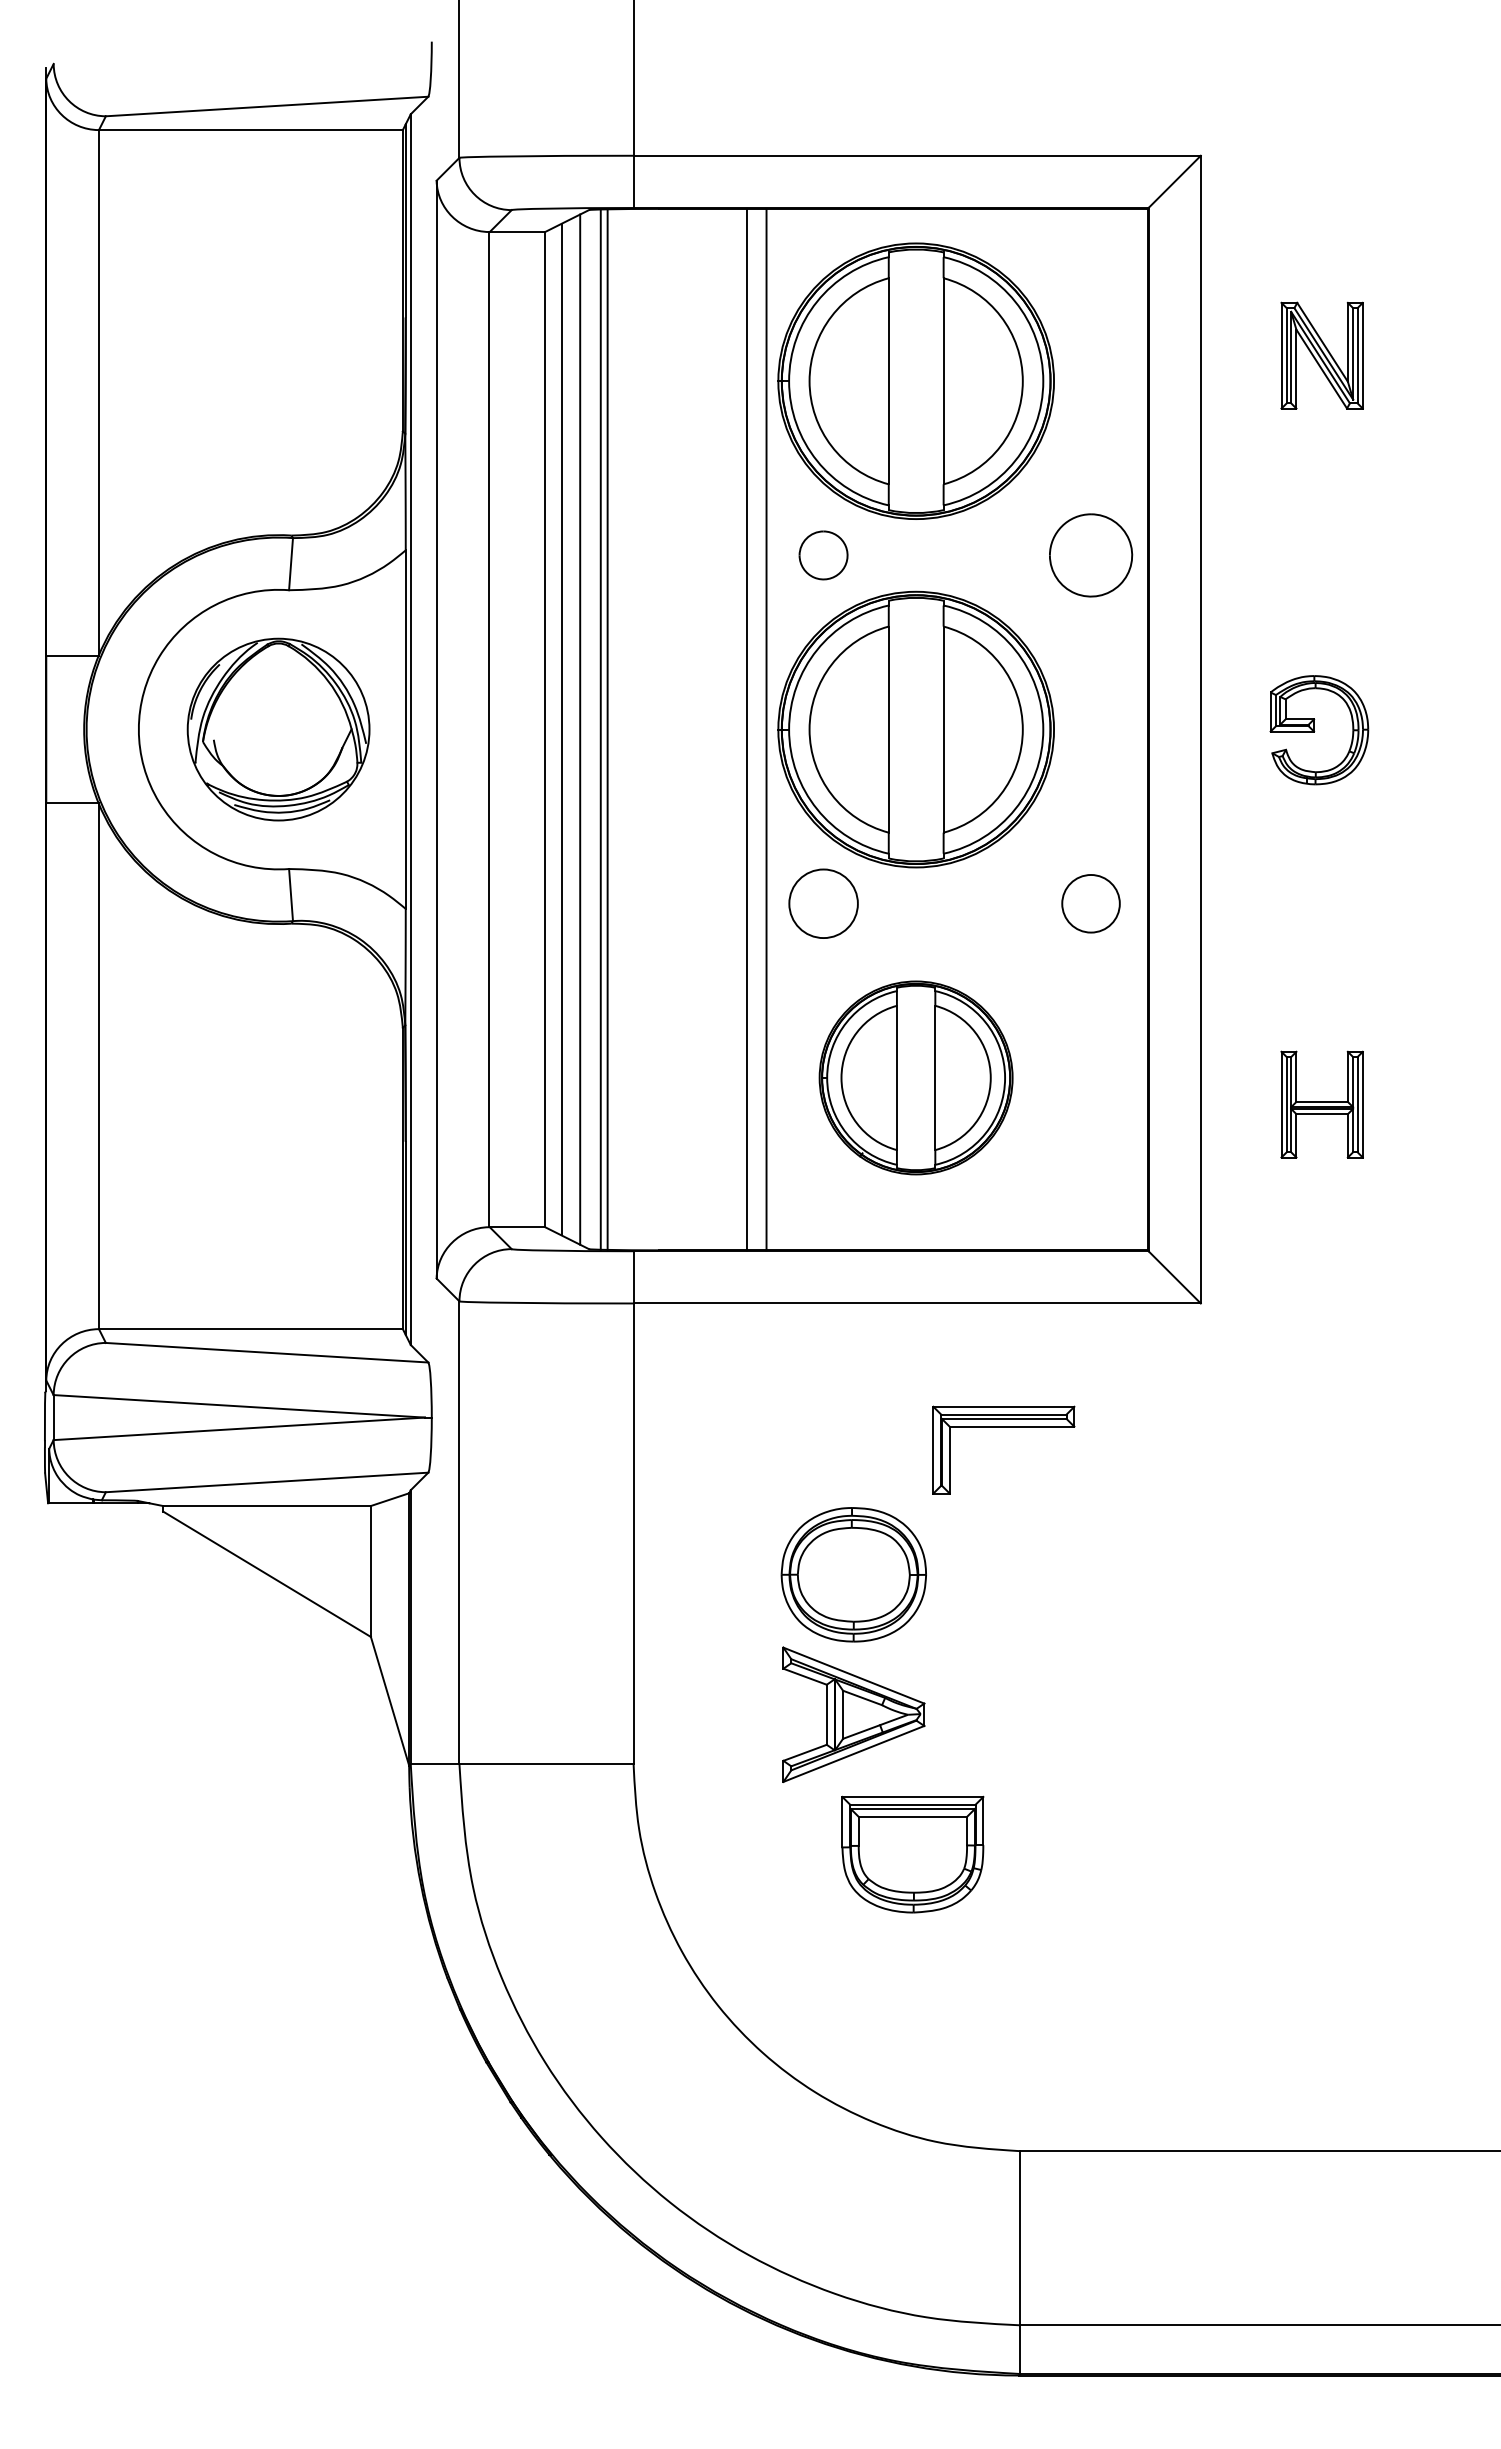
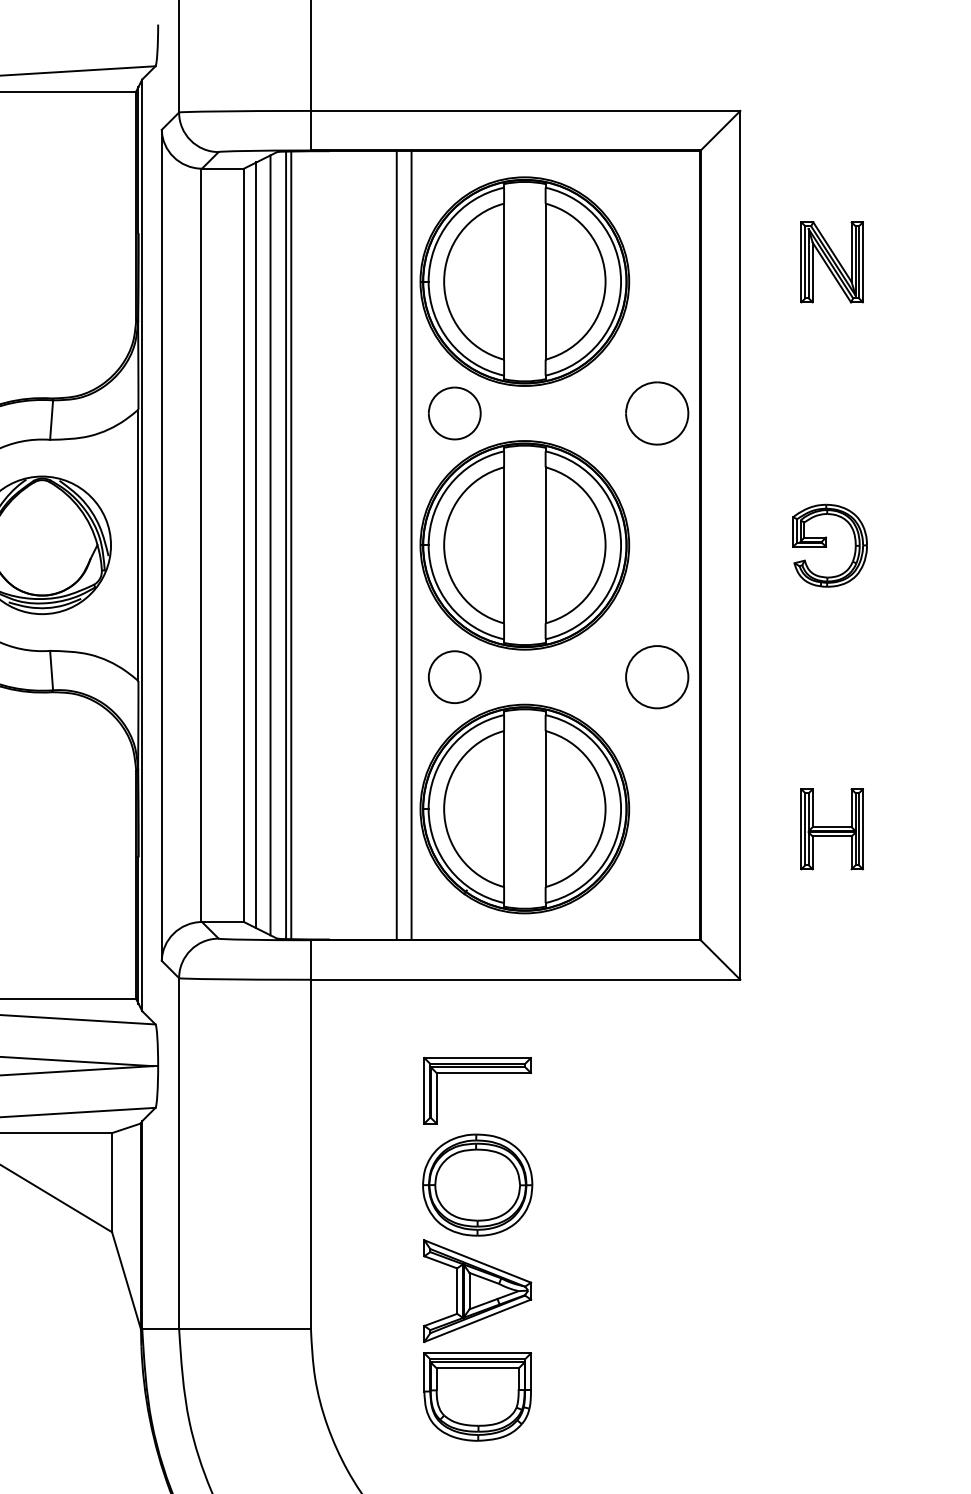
part: (823, 555) -> (454, 413), size x1.43
circle: (1090, 903) -> (656, 676), size x1.43
part: (915, 1077) -> (524, 808), size x1.43
part: (1003, 1427) -> (477, 1073), moved
part: (912, 1854) -> (477, 1396), moved

